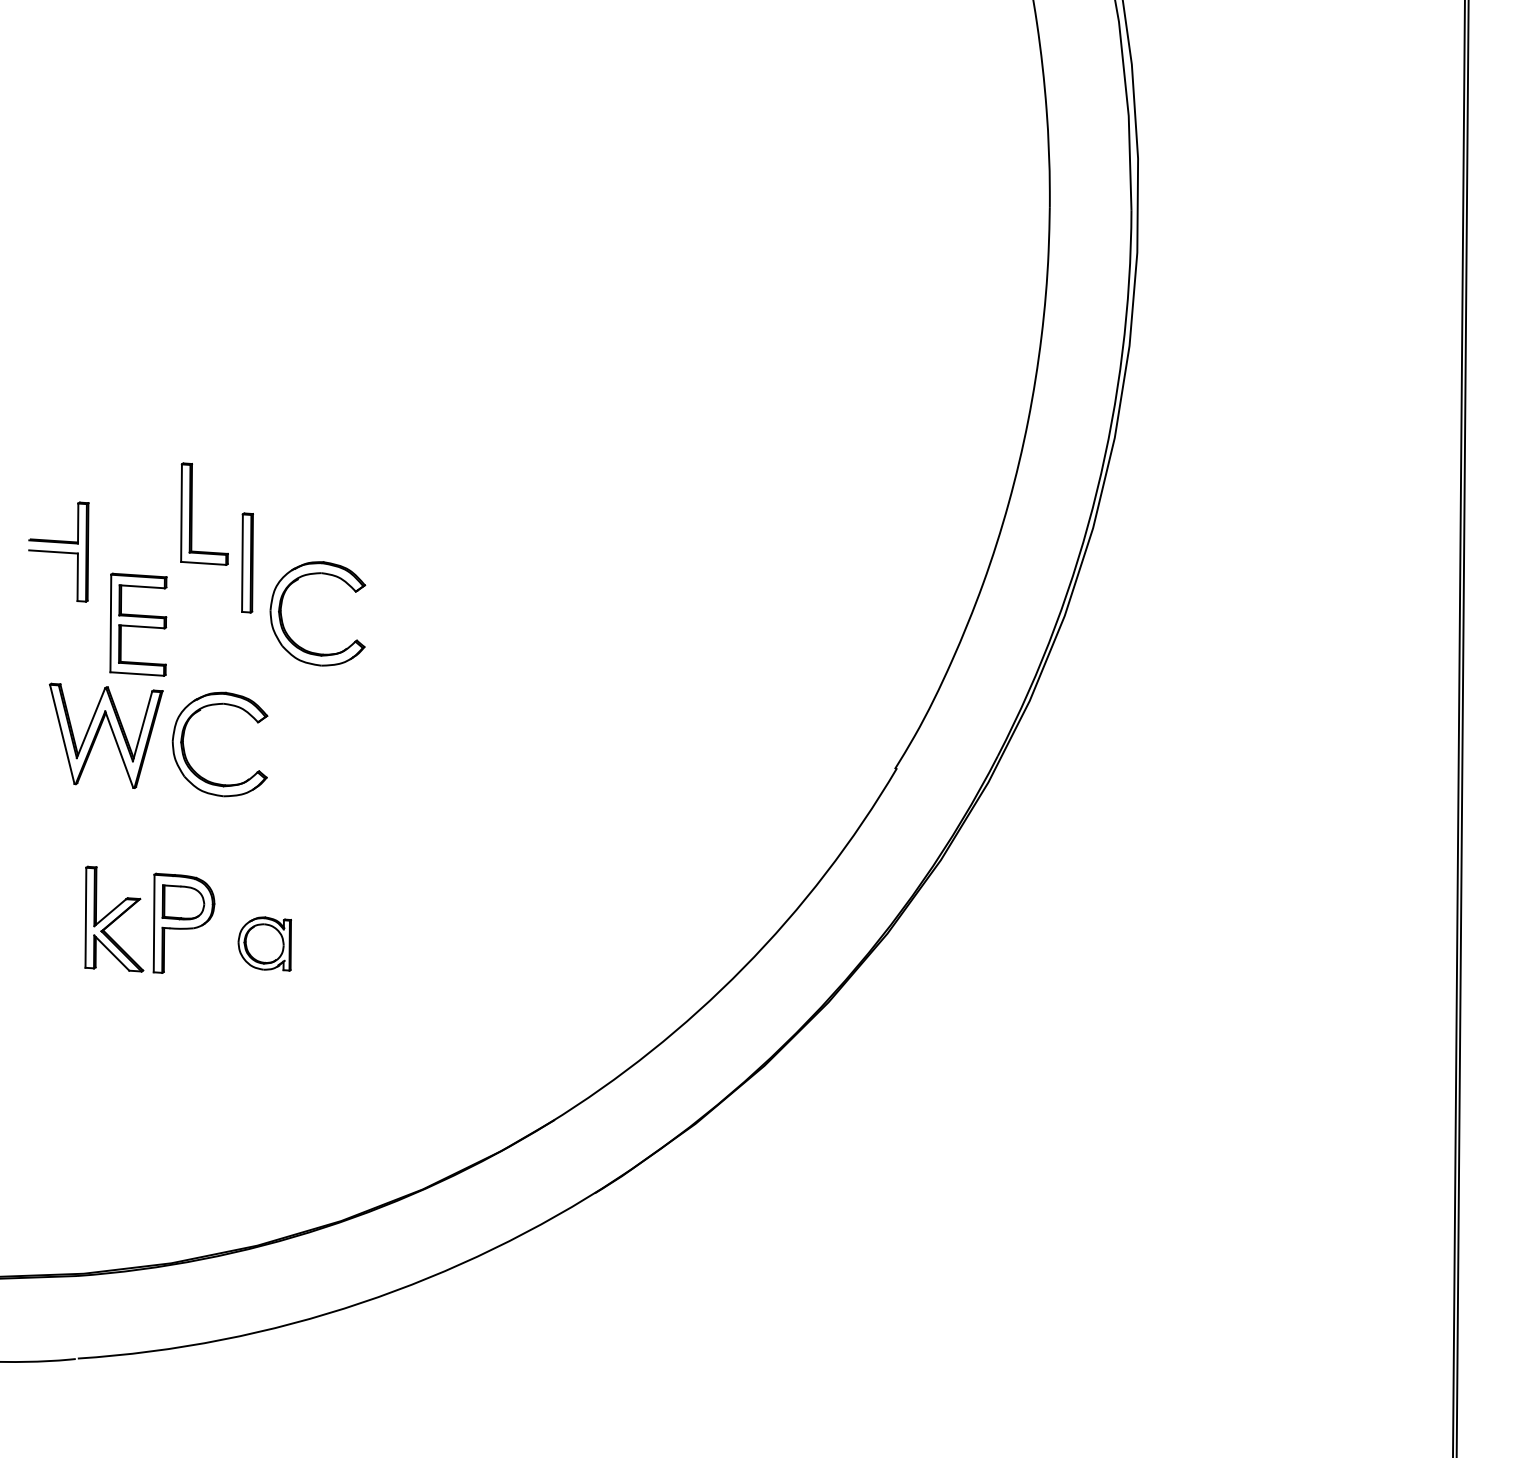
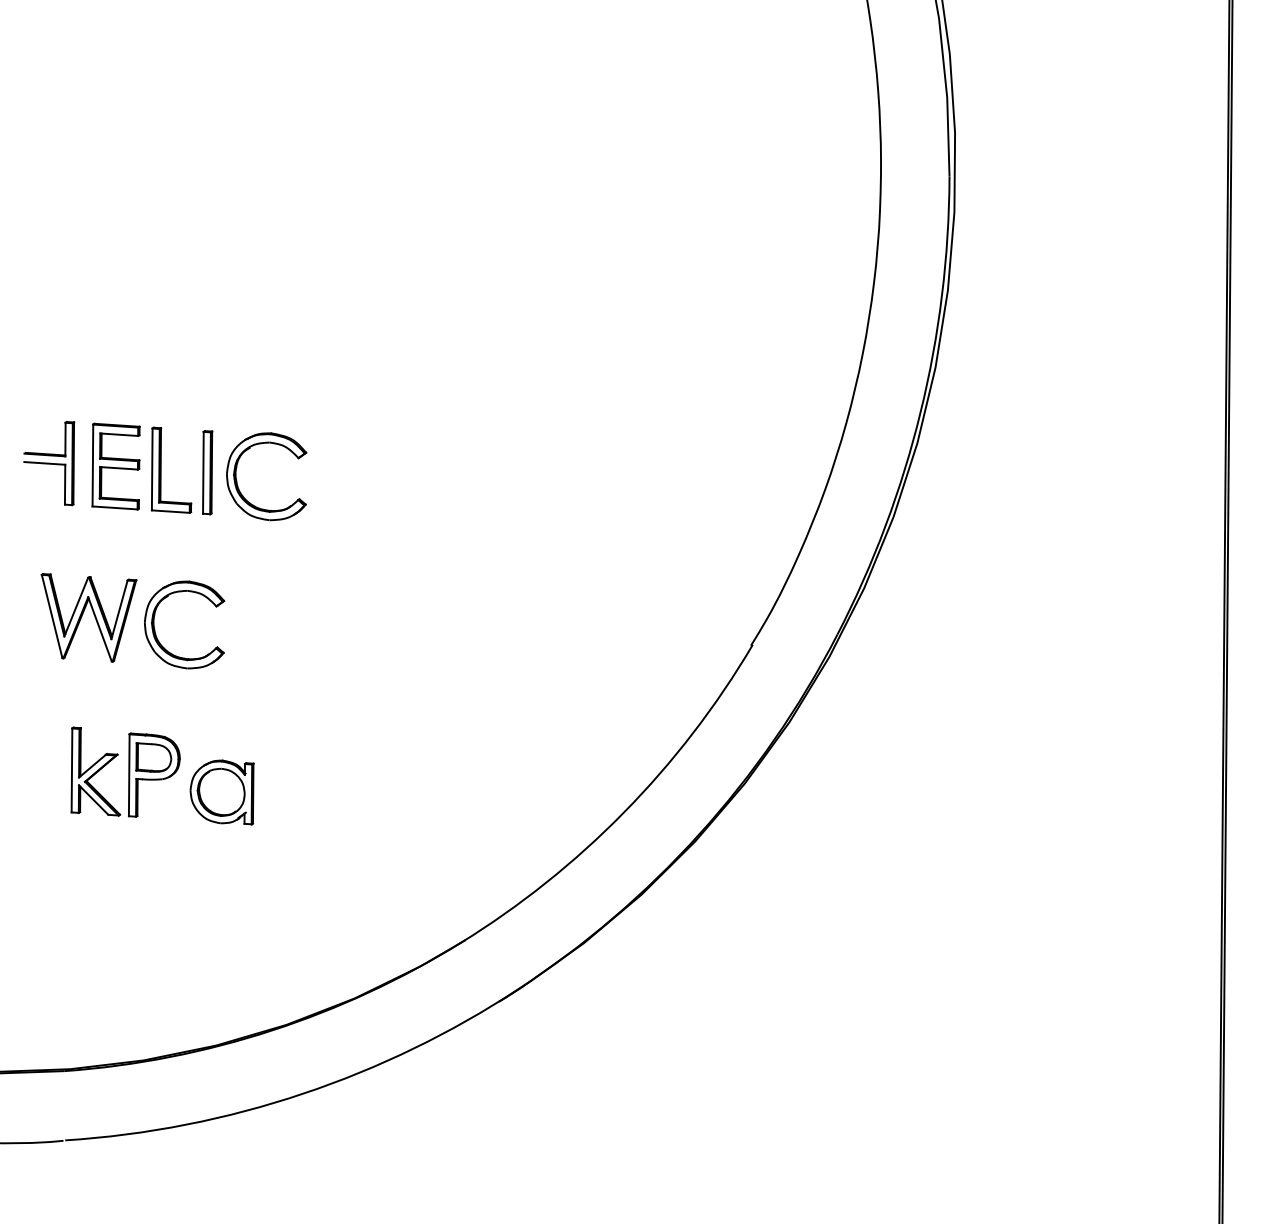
part: (192, 513) -> (161, 469), moved
part: (282, 616) -> (236, 478), moved
part: (138, 624) -> (116, 466), moved
part: (264, 943) -> (221, 792), size x1.43

